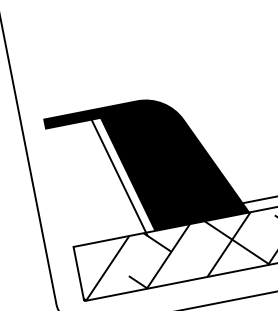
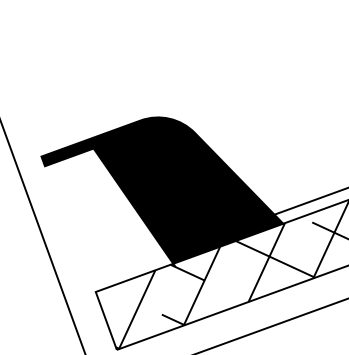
fill: (123, 174) -> (138, 203), added

